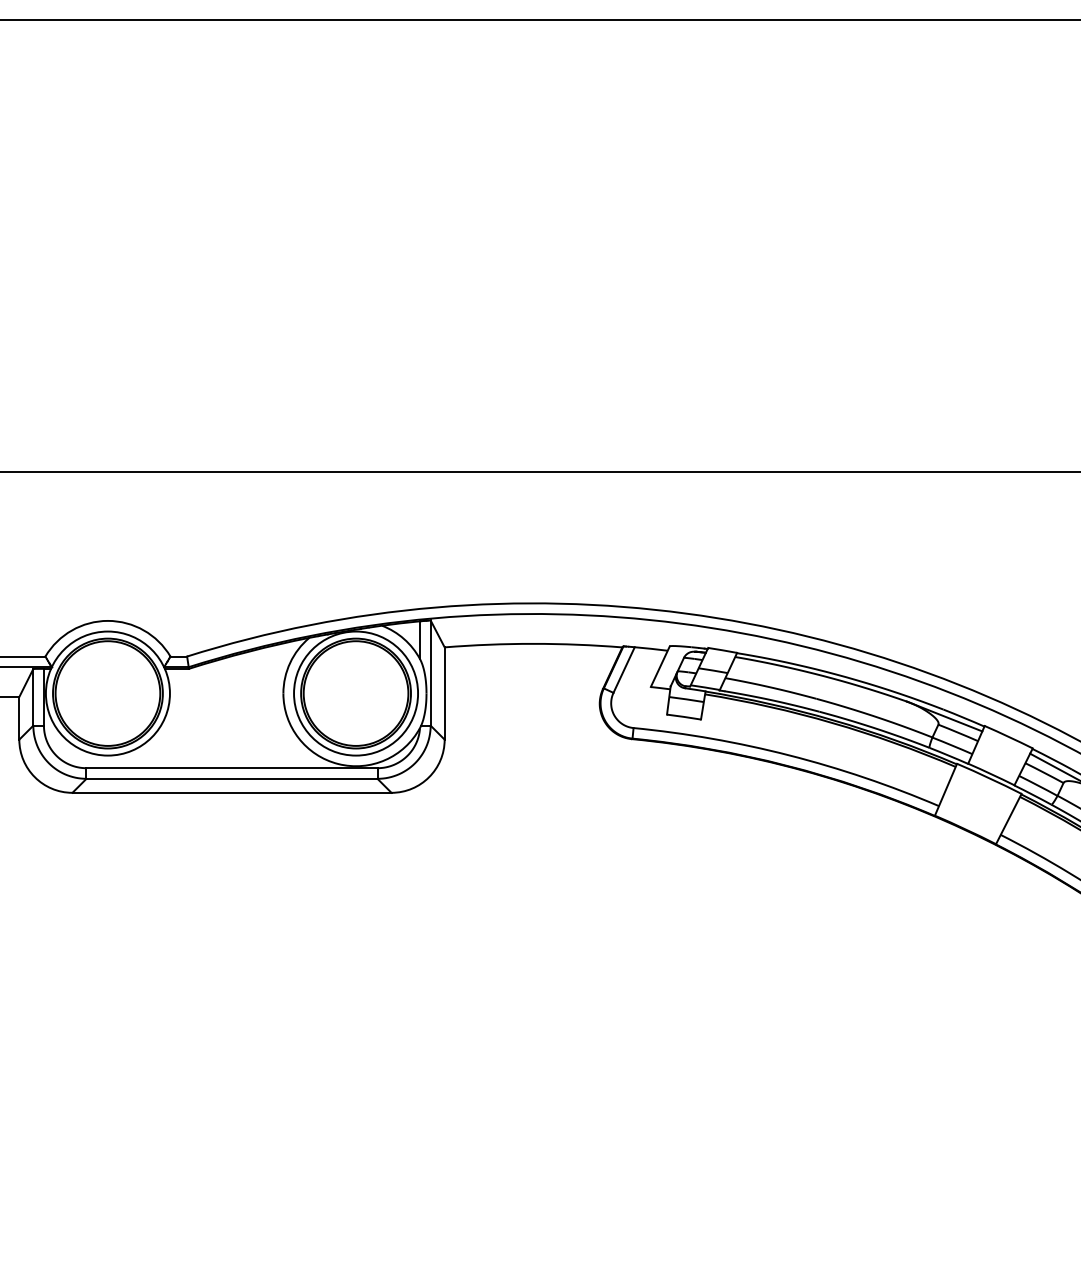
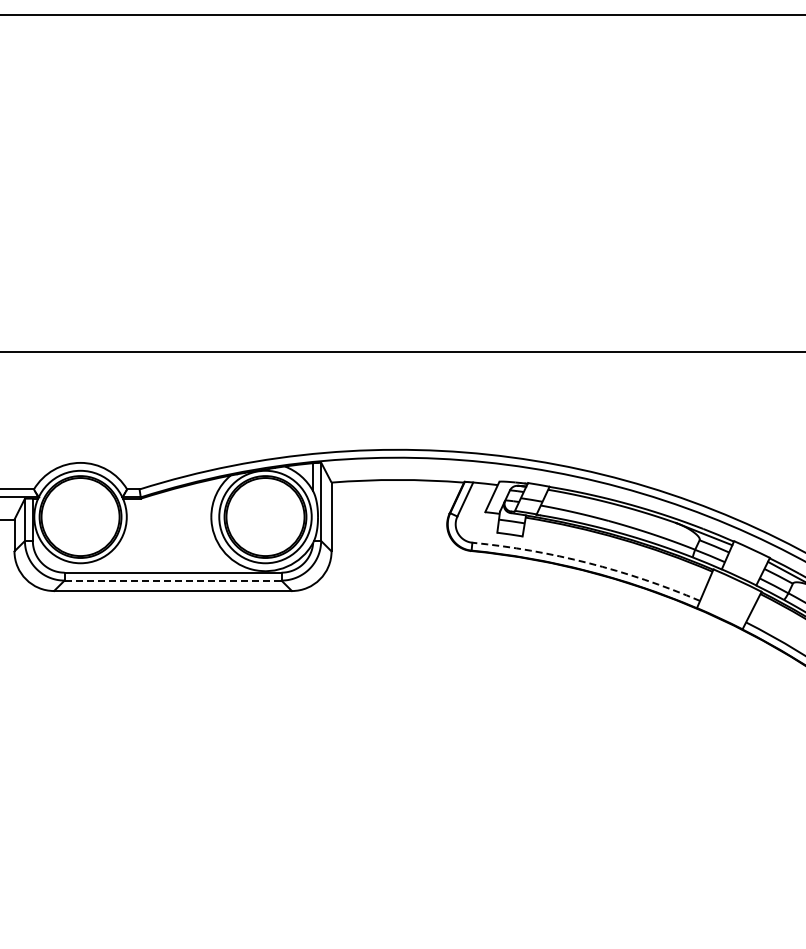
arc: (789, 755) -> (588, 563), solid -> dashed
line: (232, 778) -> (173, 580), solid -> dashed

